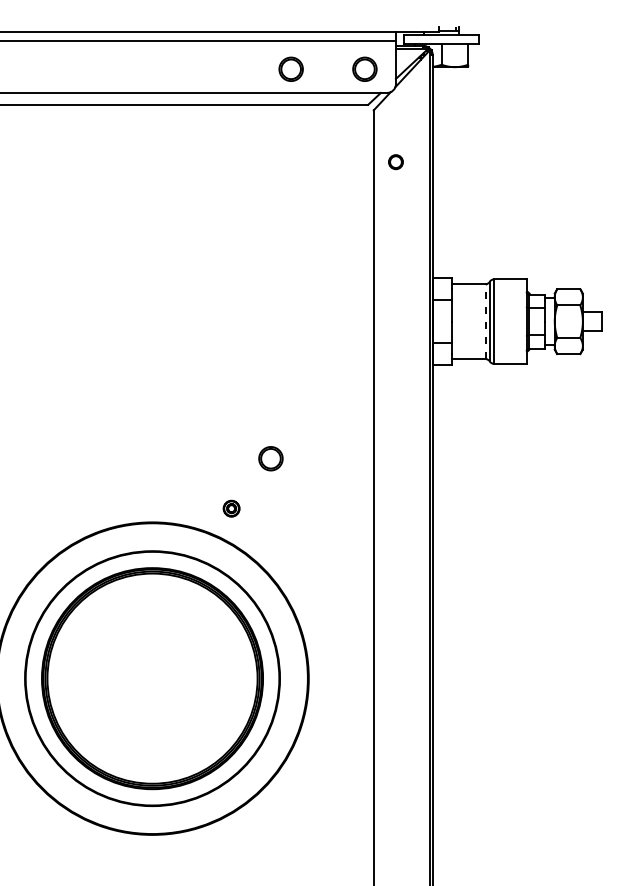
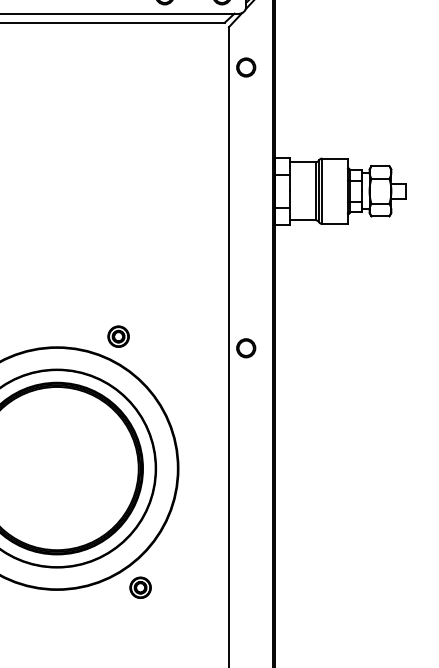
part: (395, 161) -> (245, 66), size x1.67
line: (485, 321) -> (315, 191), dashed -> solid
part: (270, 458) -> (245, 348), moved
part: (231, 508) -> (118, 336), size x1.67
part: (259, 832) -> (140, 588), added

